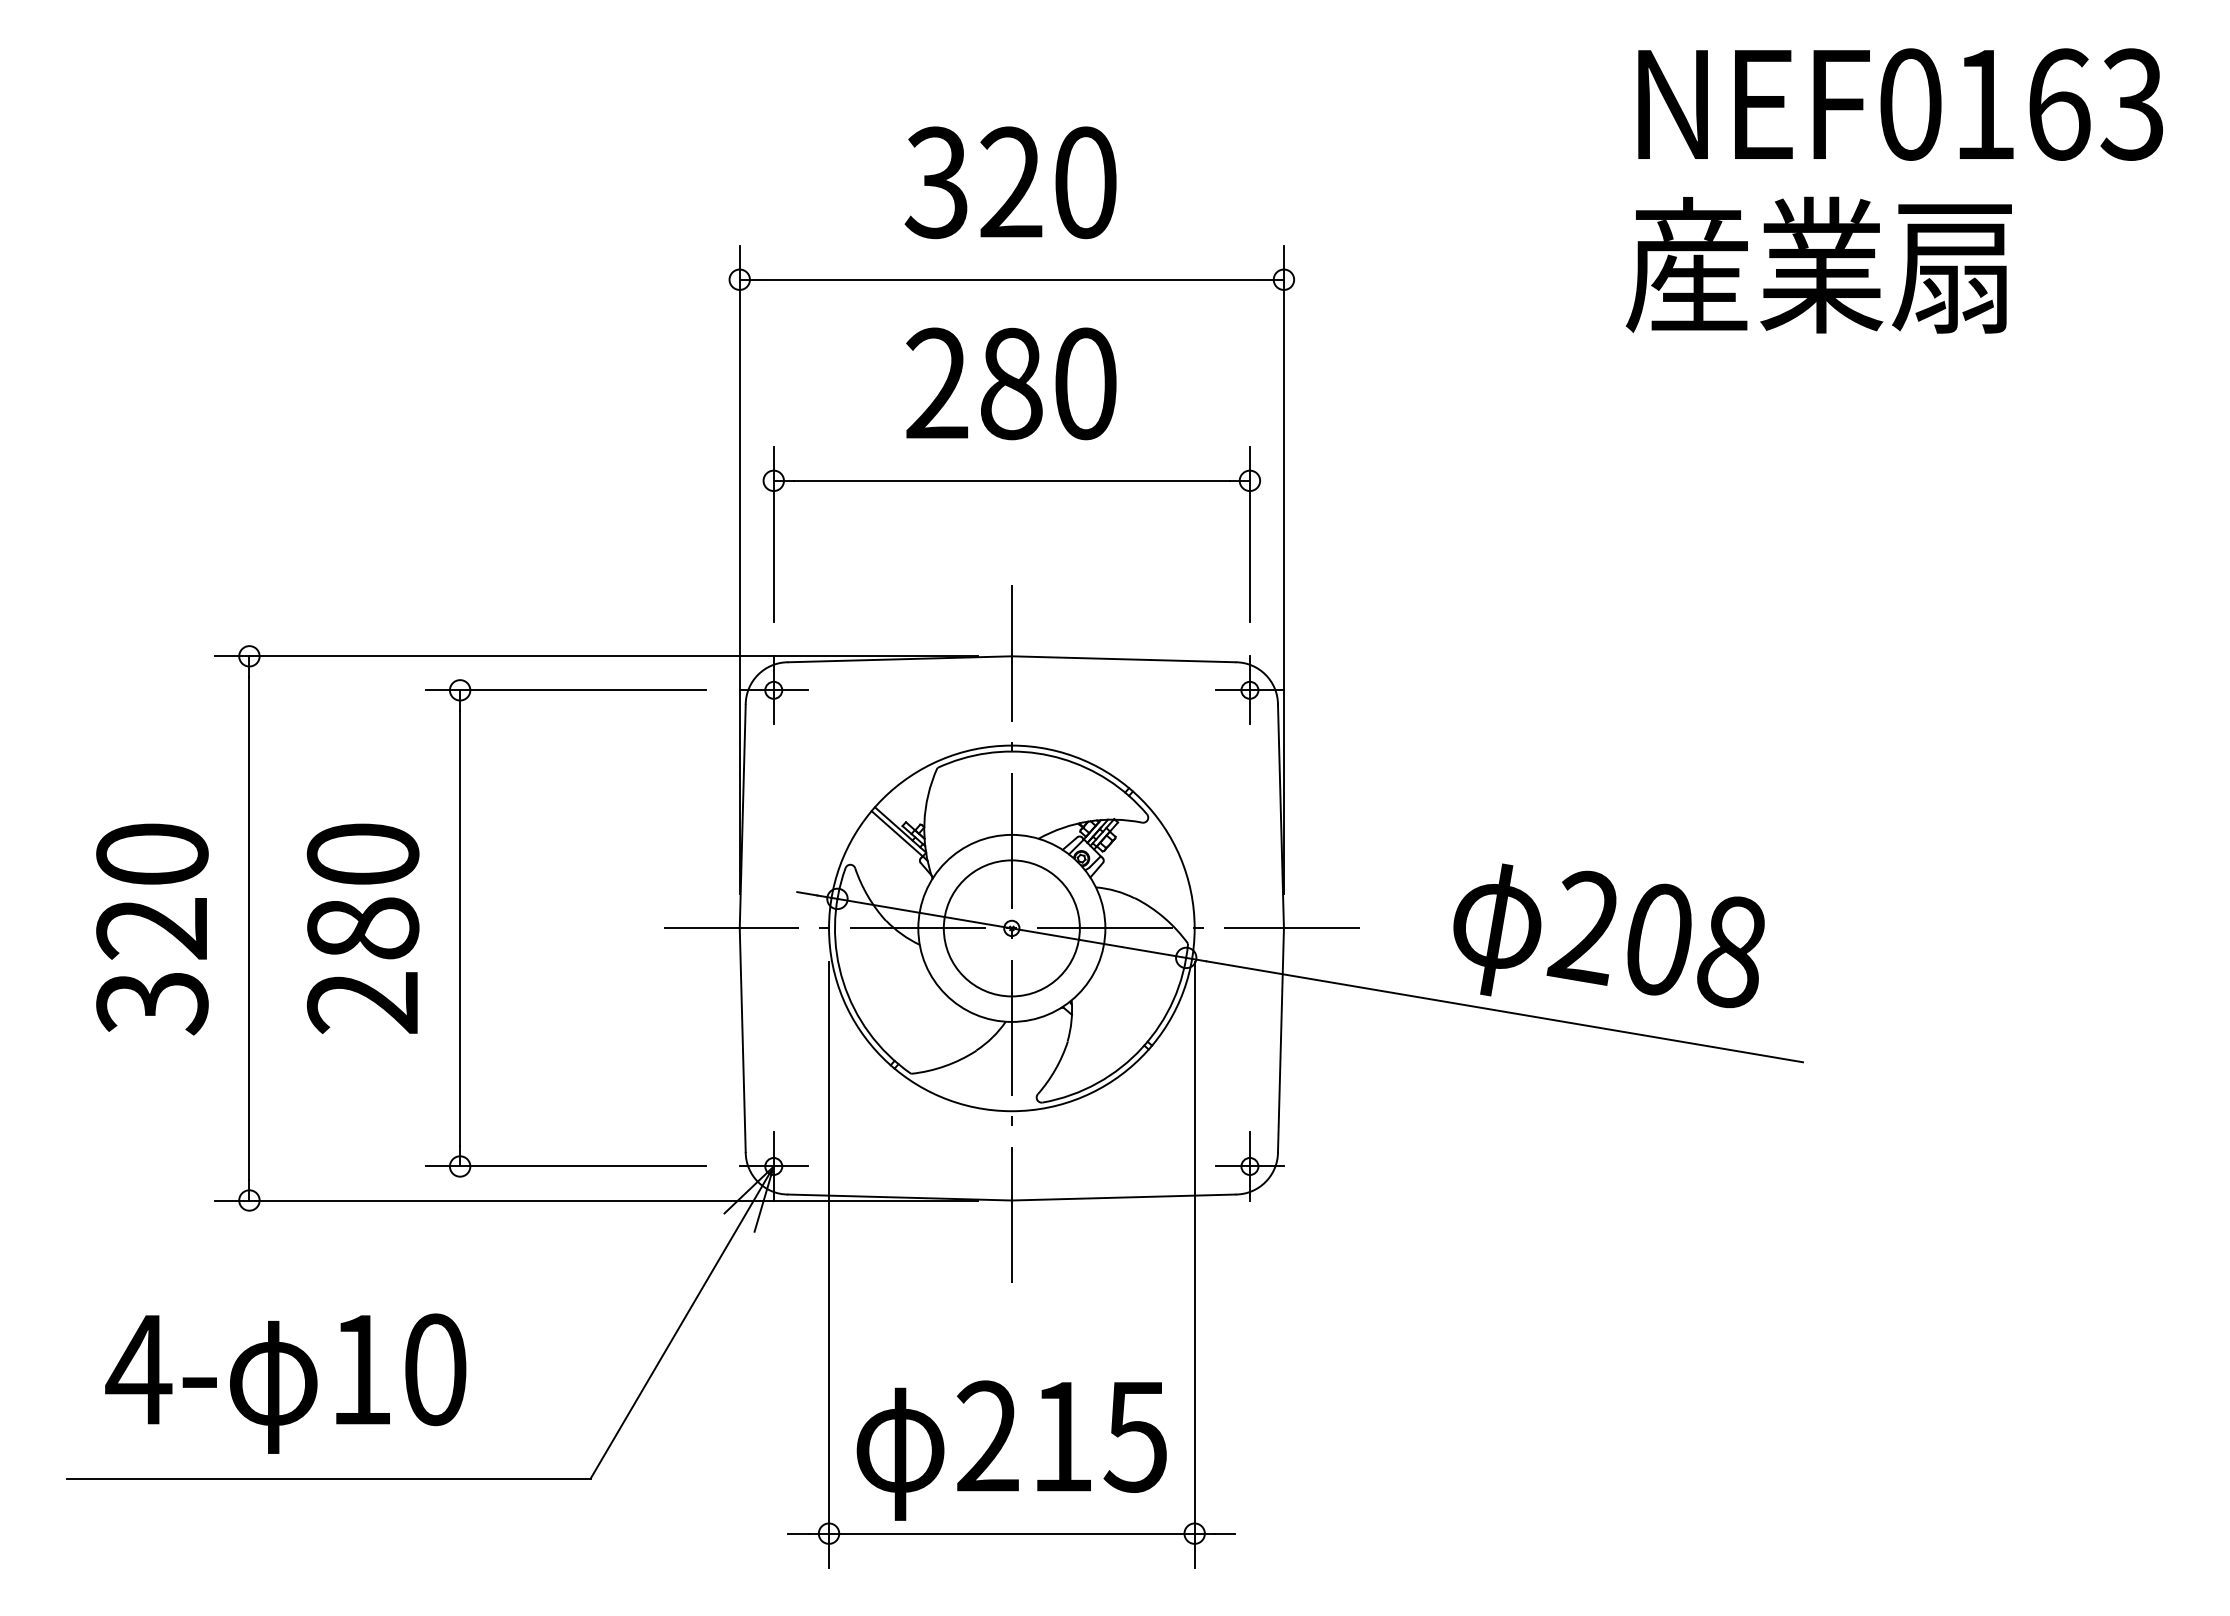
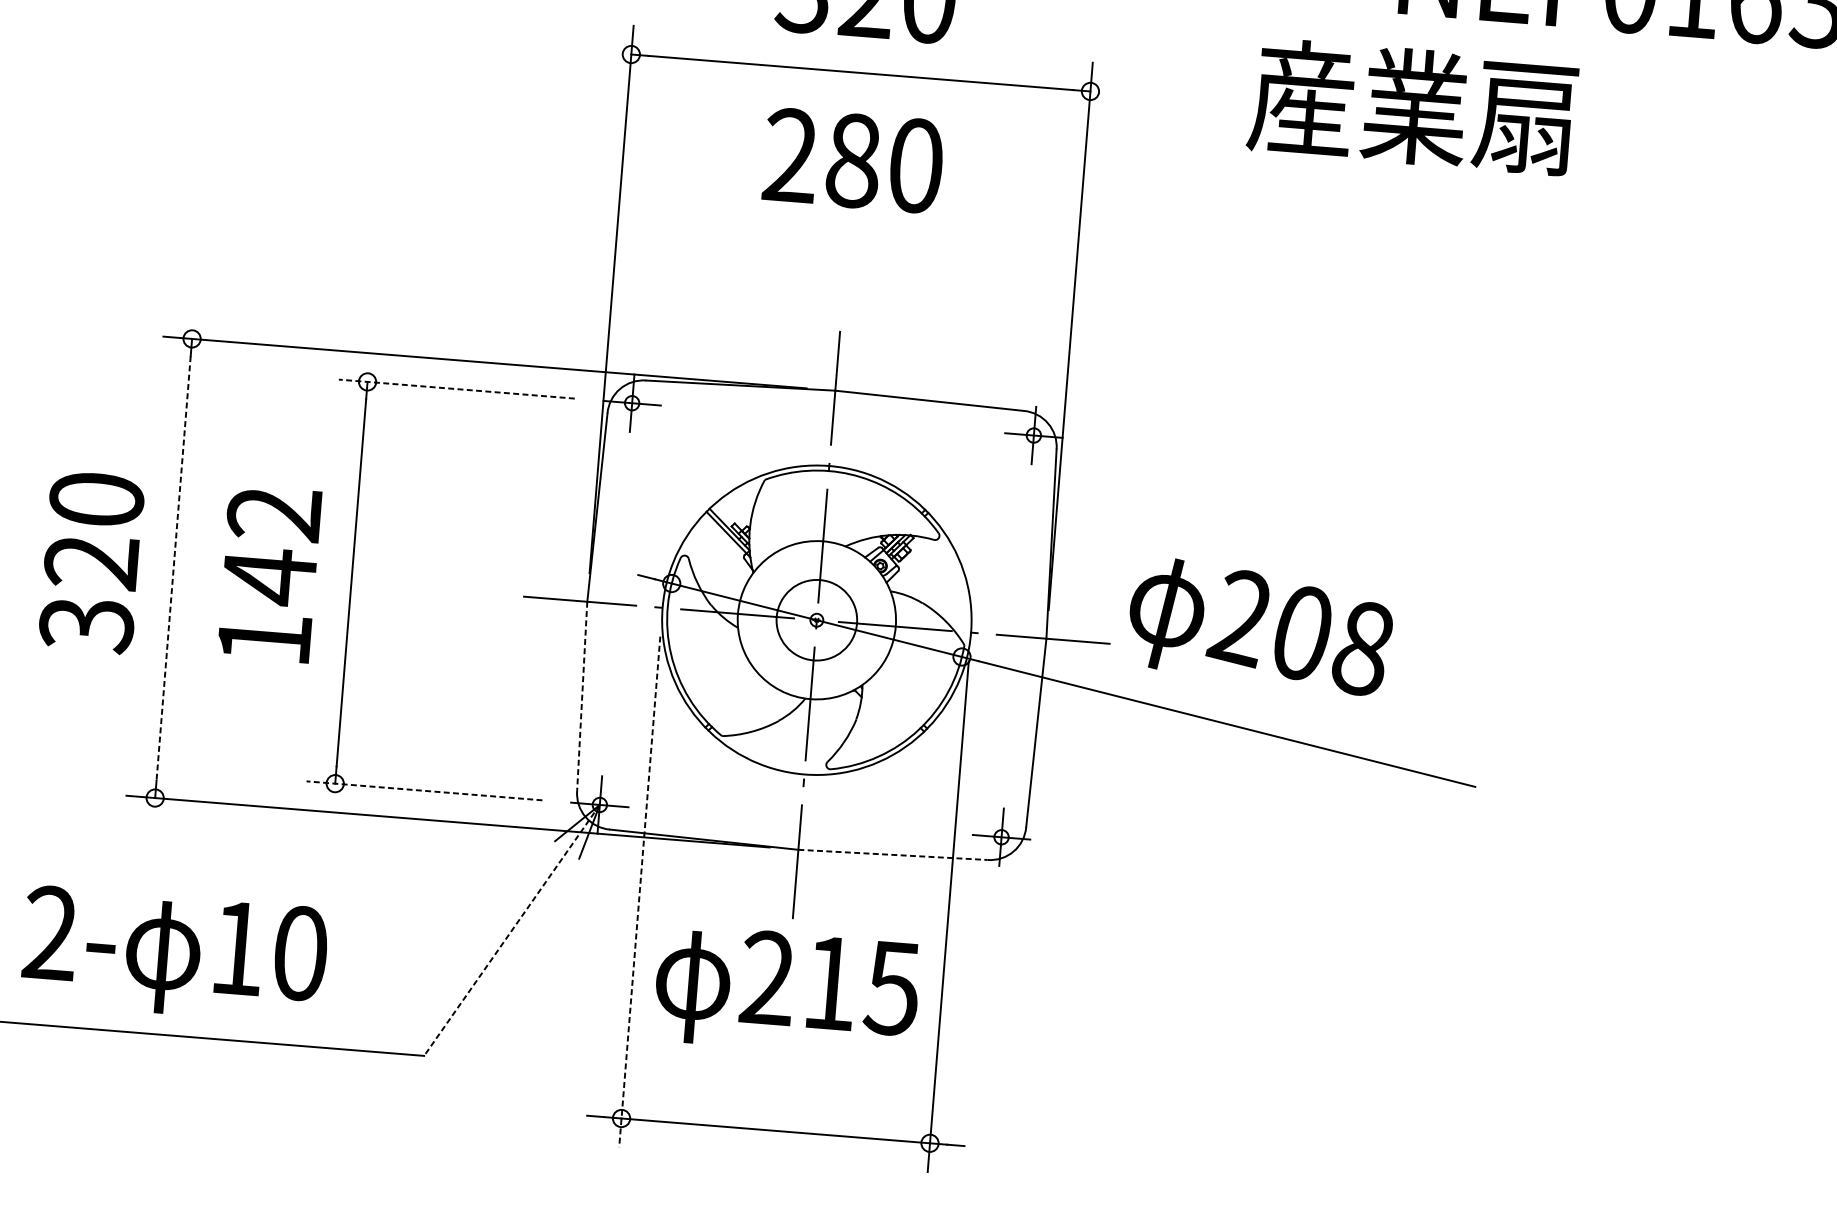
text: (1818, 264) -> (1412, 106), moved
part: (1011, 481) -> (846, 243), removed
line: (565, 690) -> (456, 389), solid -> dashed
line: (249, 928) -> (173, 568), solid -> dashed
text: (362, 928) -> (269, 576), 280 -> 142
circle: (1011, 928) -> (816, 620), size x0.7
text: (1608, 935) -> (1260, 626), moved
line: (742, 1040) -> (582, 696), solid -> dashed
line: (565, 1166) -> (424, 790), solid -> dashed
line: (1123, 1197) -> (892, 854), solid -> dashed
line: (829, 1265) -> (640, 892), solid -> dashed
line: (682, 1322) -> (512, 930), solid -> dashed
text: (138, 1368) -> (50, 932), 4- -> 2-
text: (1011, 1450) -> (786, 991), moved

